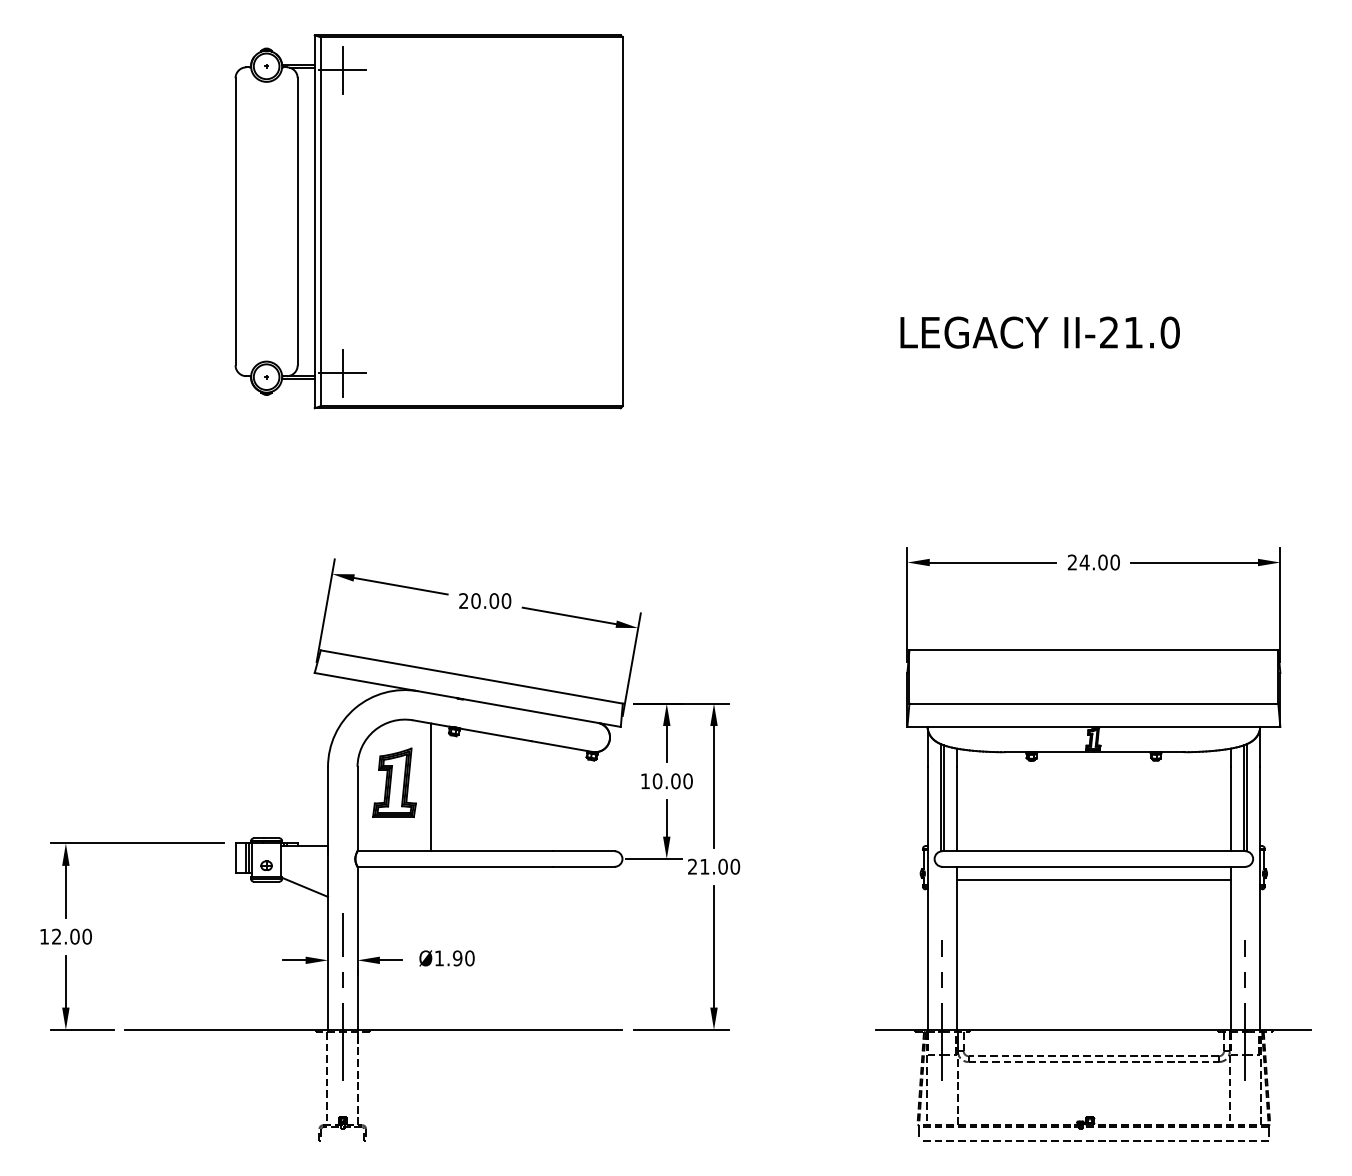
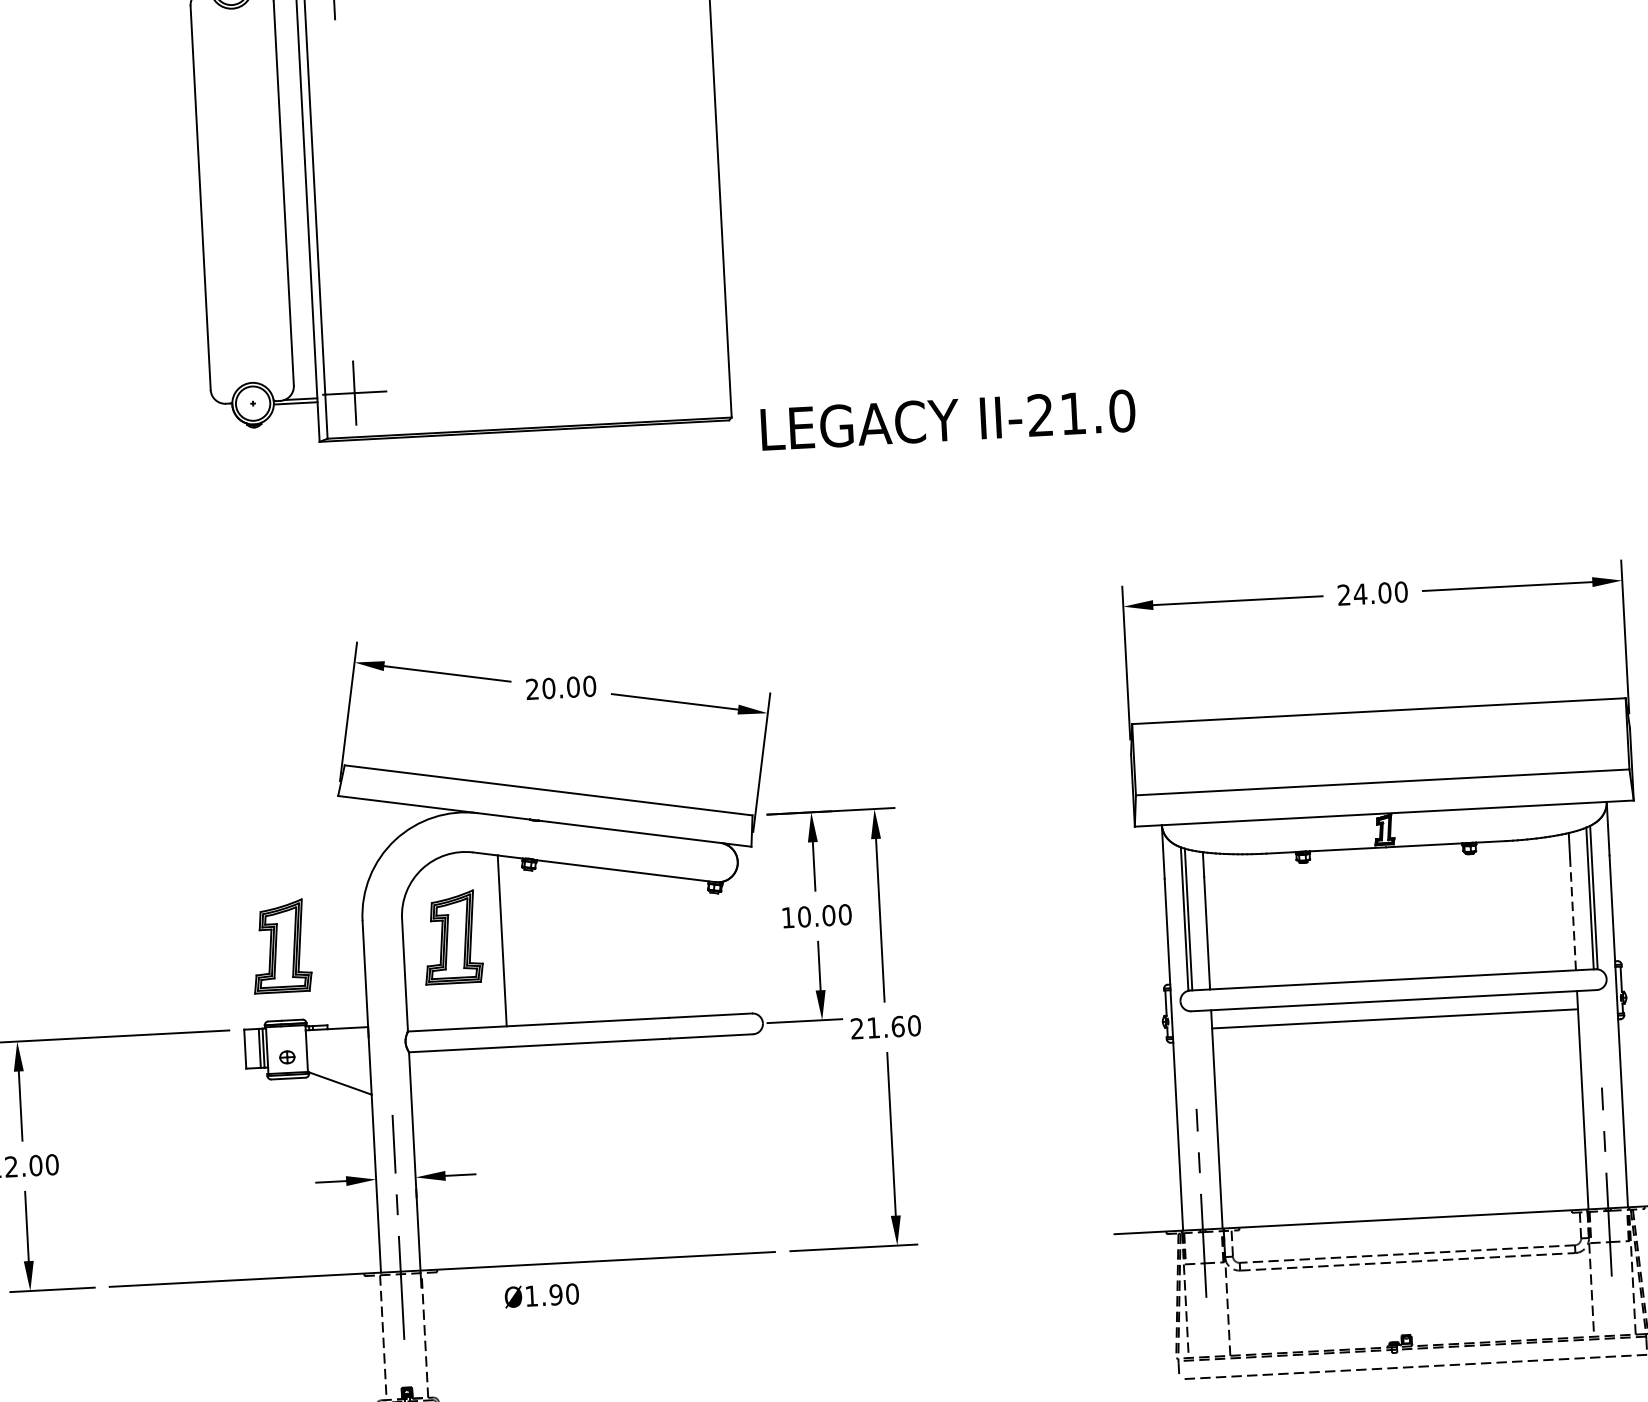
text: (1039, 332) -> (947, 420), moved
part: (266, 782) -> (281, 945), added
line: (1230, 809) -> (1572, 914), solid -> dashed
text: (722, 866) -> (897, 1026), 21.00 -> 21.60
text: (446, 958) -> (541, 1295), moved

